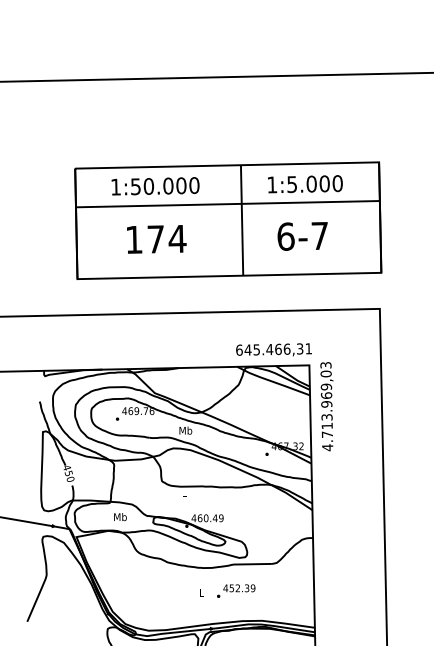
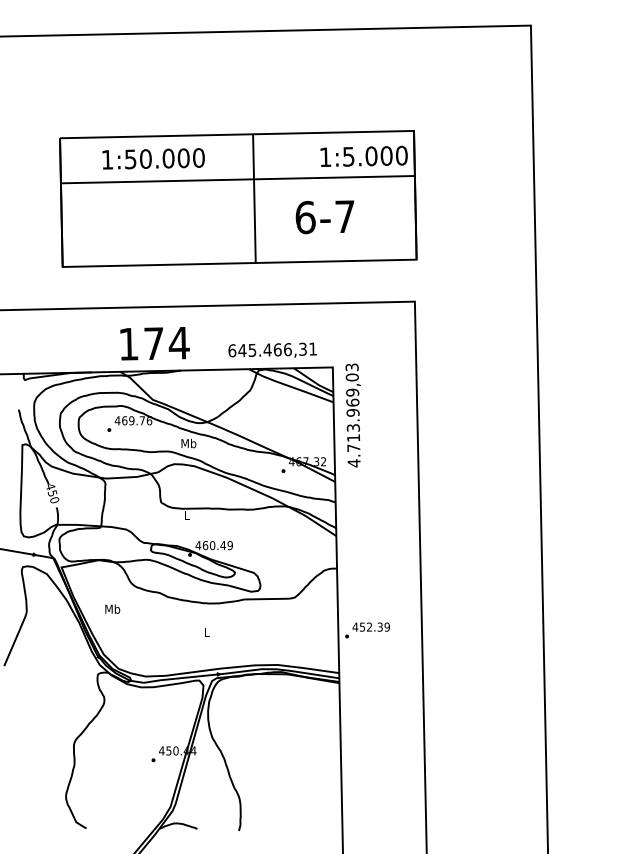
text: (304, 183) -> (363, 155), moved
text: (156, 239) -> (154, 343), moved
text: (273, 349) -> (272, 349), moved
text: (120, 516) -> (112, 608), moved
text: (236, 591) -> (367, 630), moved

